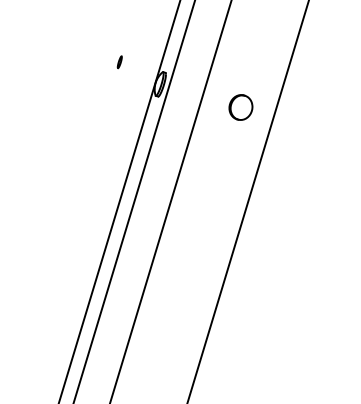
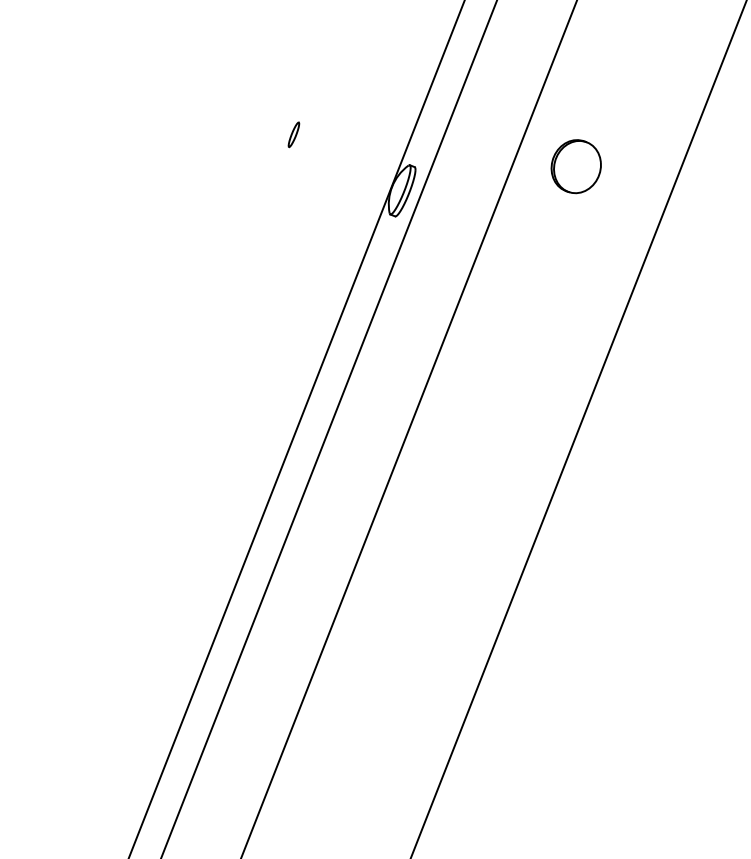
part: (119, 62) -> (293, 135), moved
part: (240, 107) -> (575, 166), moved

